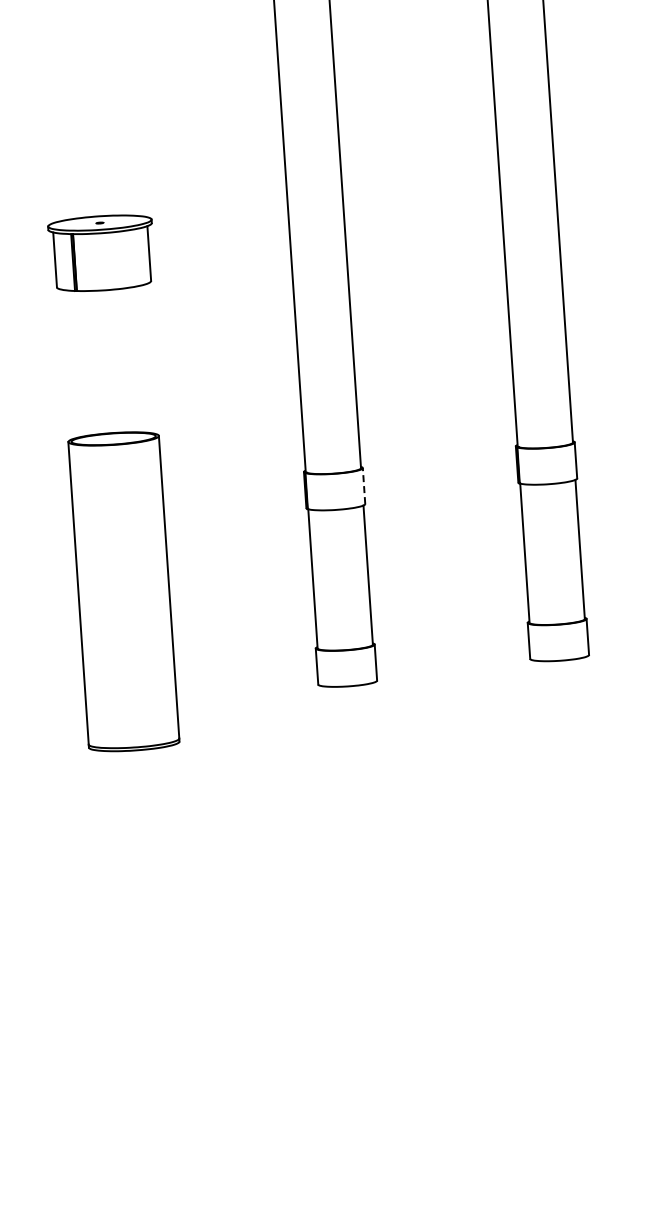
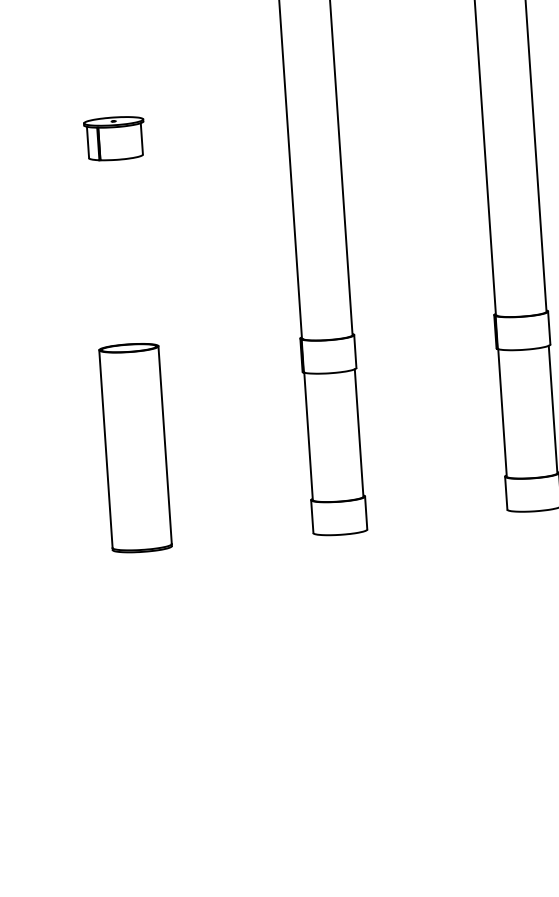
part: (99, 253) -> (113, 138), size x0.62
line: (364, 485) -> (355, 350), dashed -> solid
part: (123, 591) -> (135, 447), size x0.71

